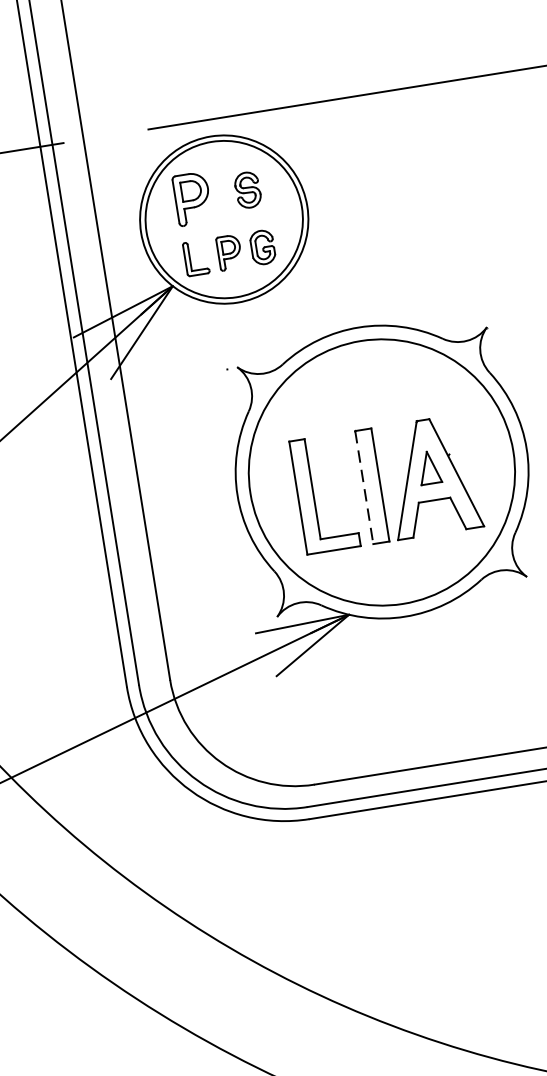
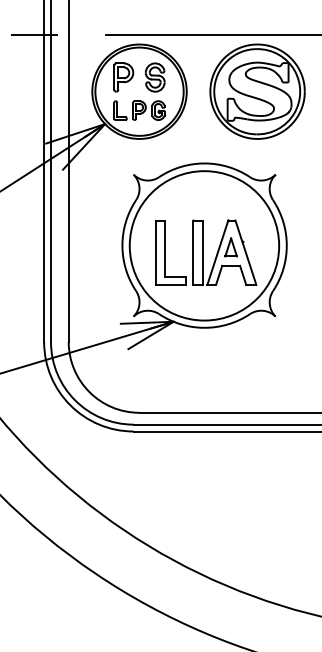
part: (431, 185) -> (257, 91), added
part: (248, 190) -> (155, 77), size x1.43
line: (364, 489) -> (193, 253), dashed -> solid

